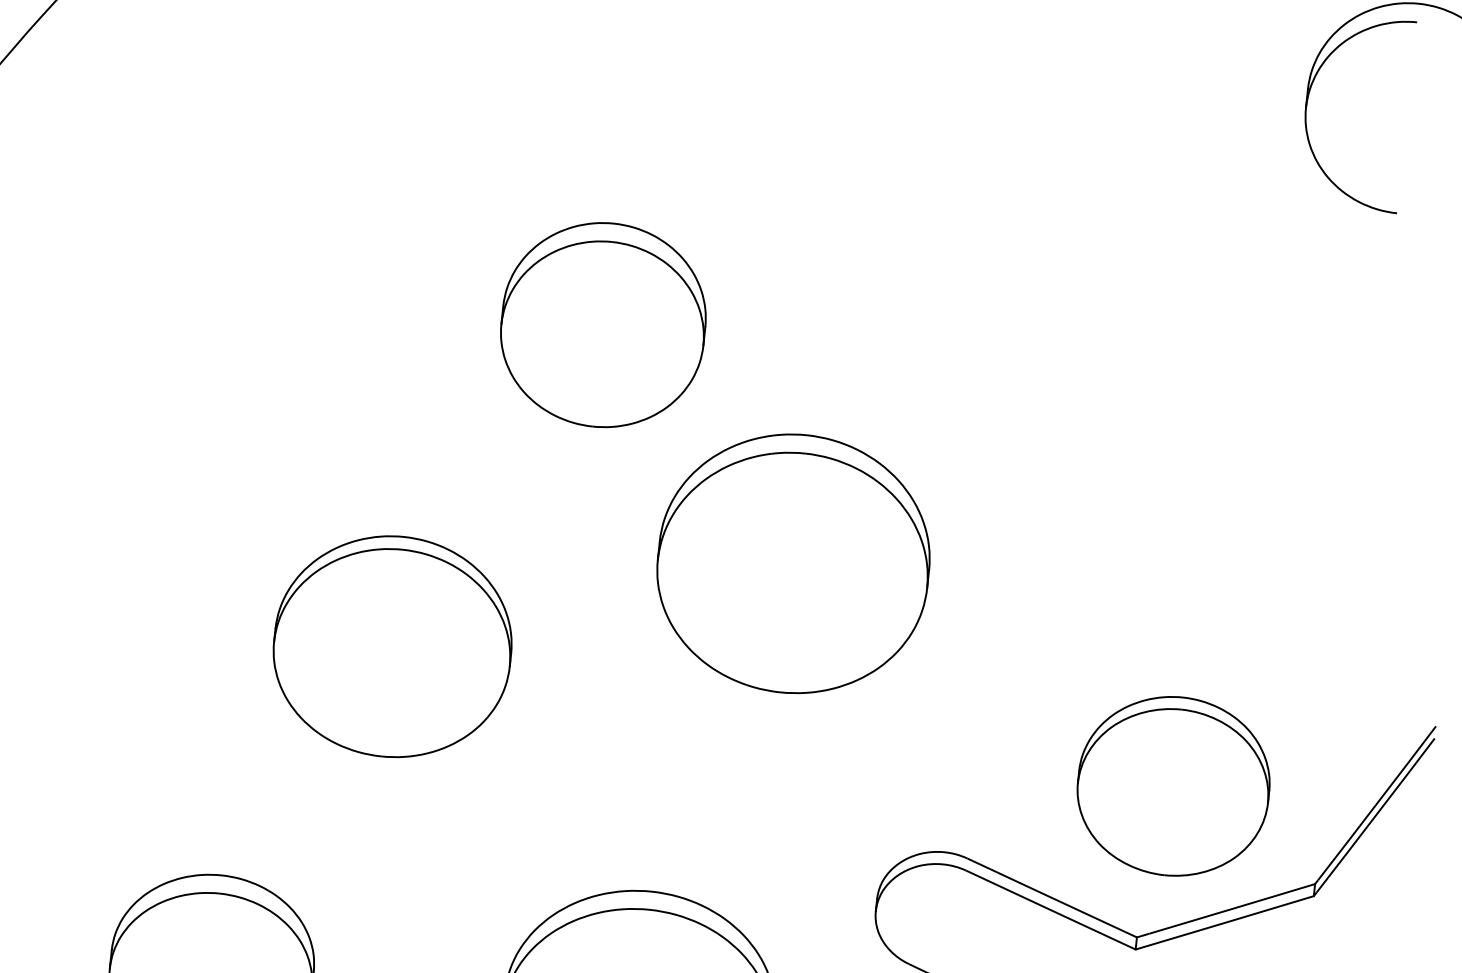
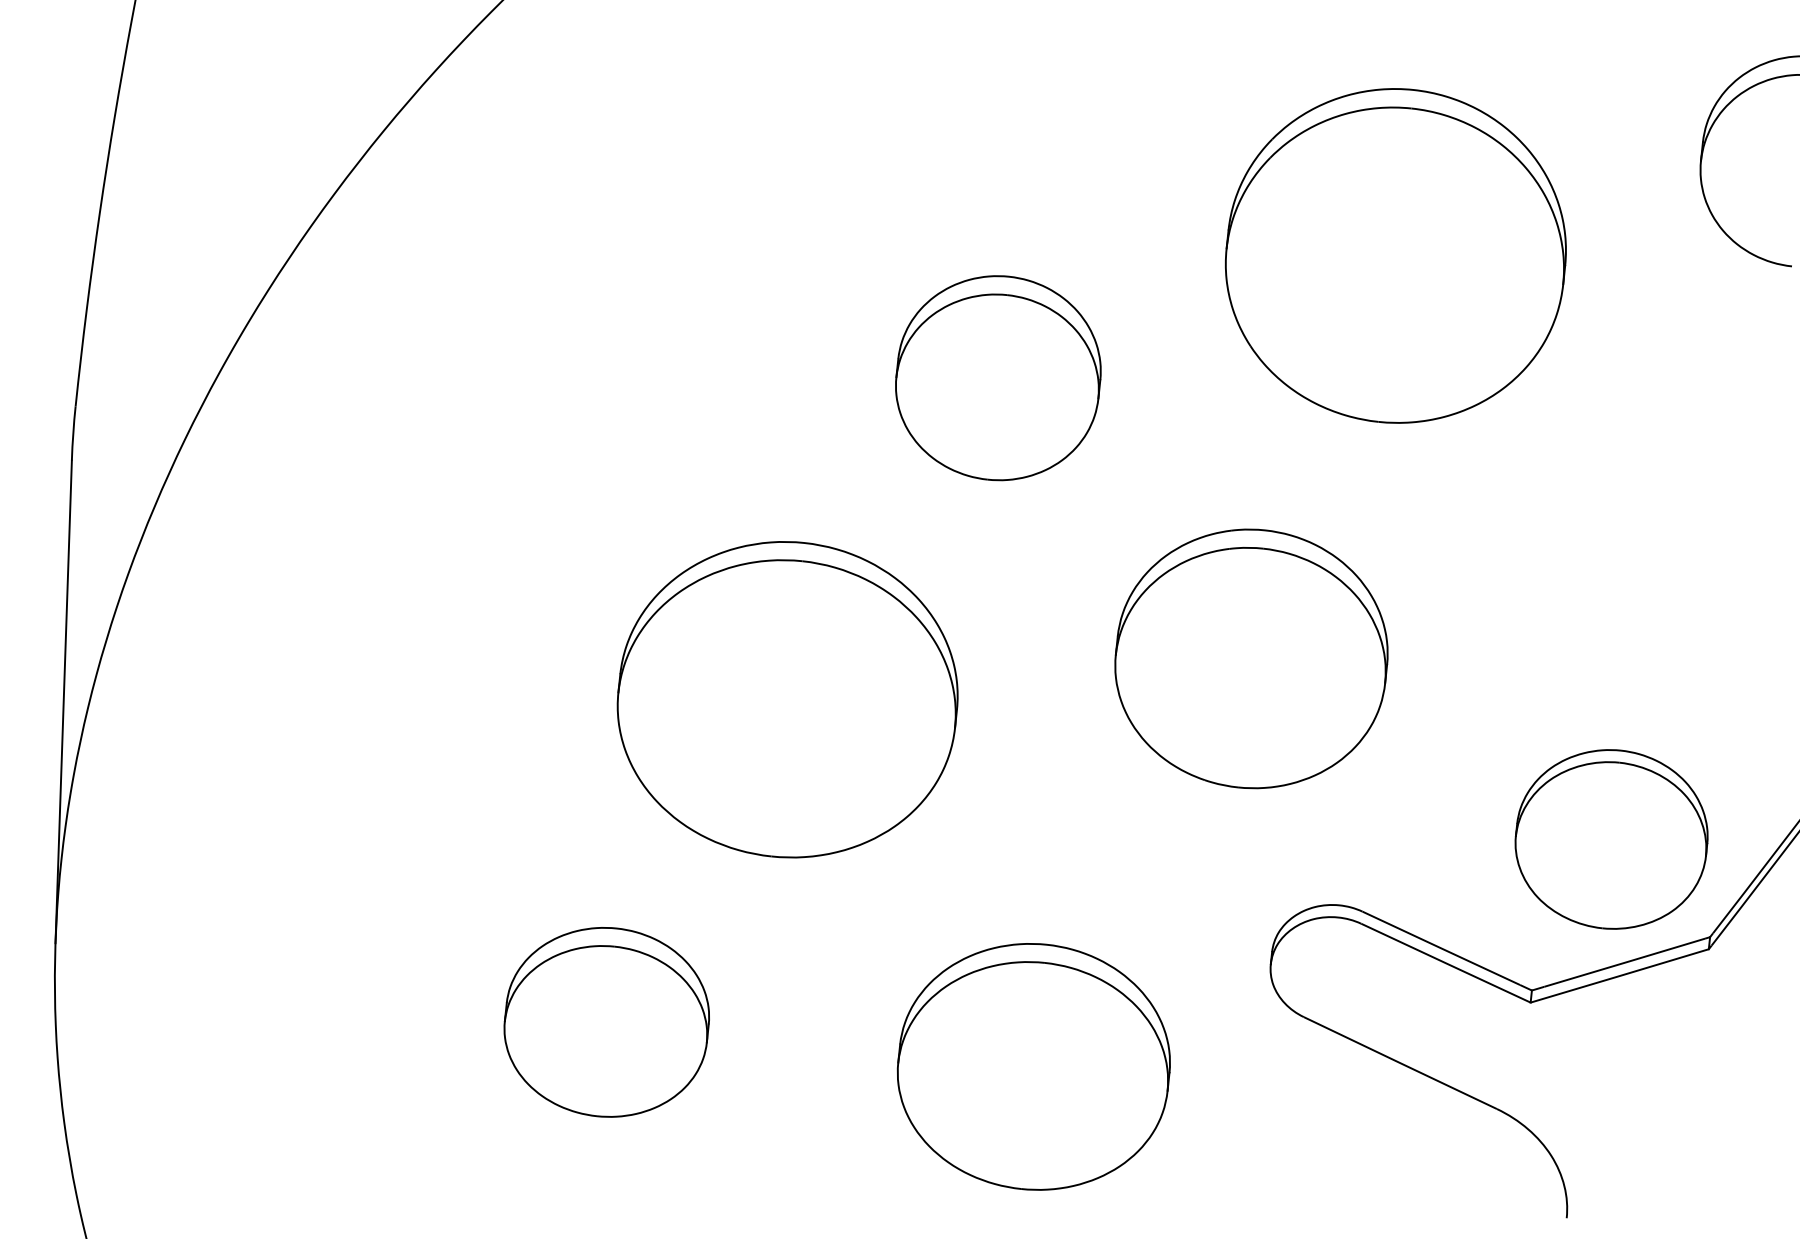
part: (1000, 202) -> (1395, 255), added
part: (793, 563) -> (1251, 658), moved
part: (392, 646) -> (787, 699), size x1.43
part: (1173, 786) -> (1611, 839), moved

